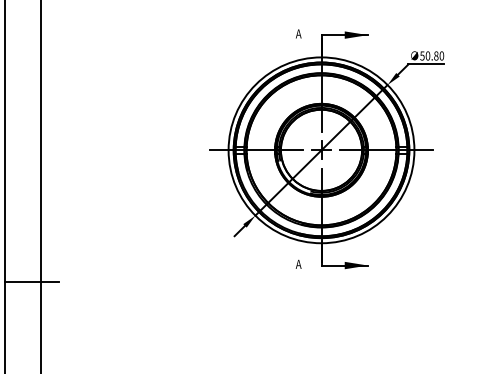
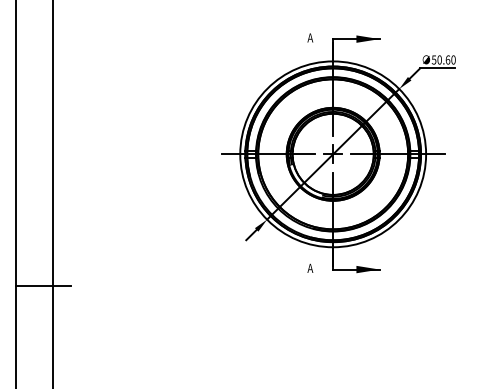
text: (435, 55) -> (447, 59), 50.80 -> 50.60

